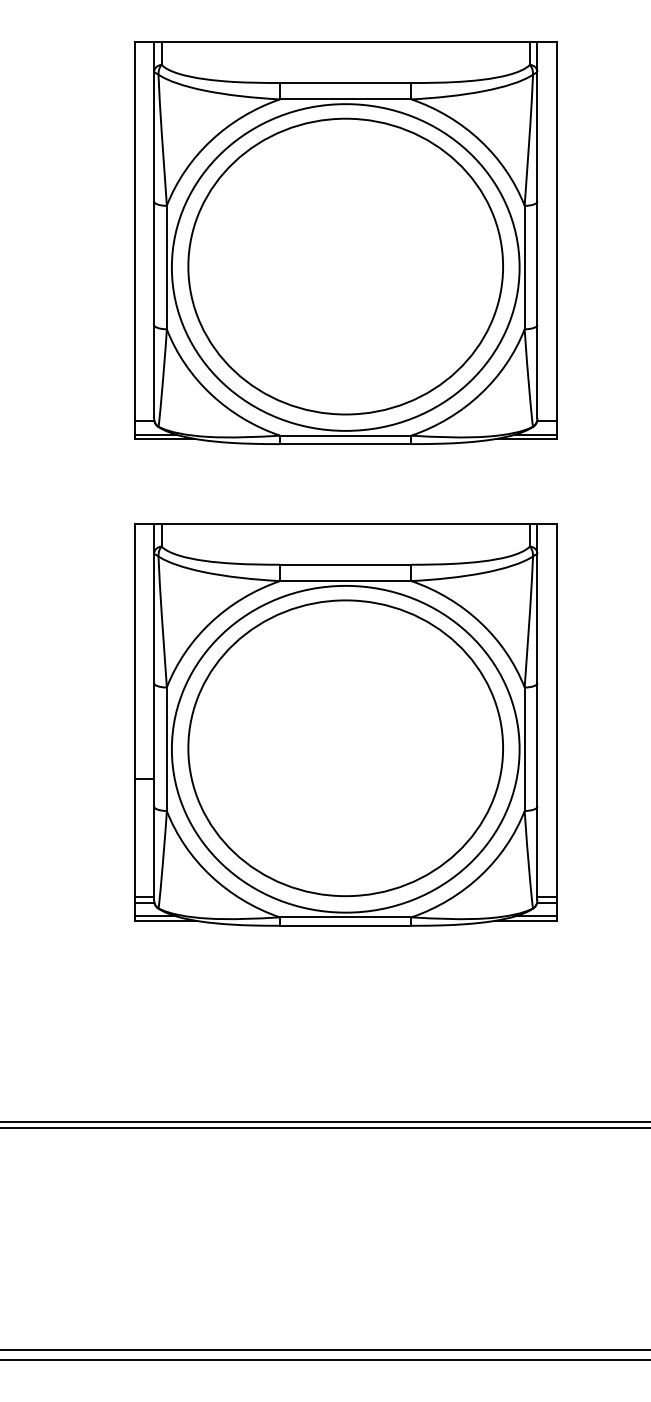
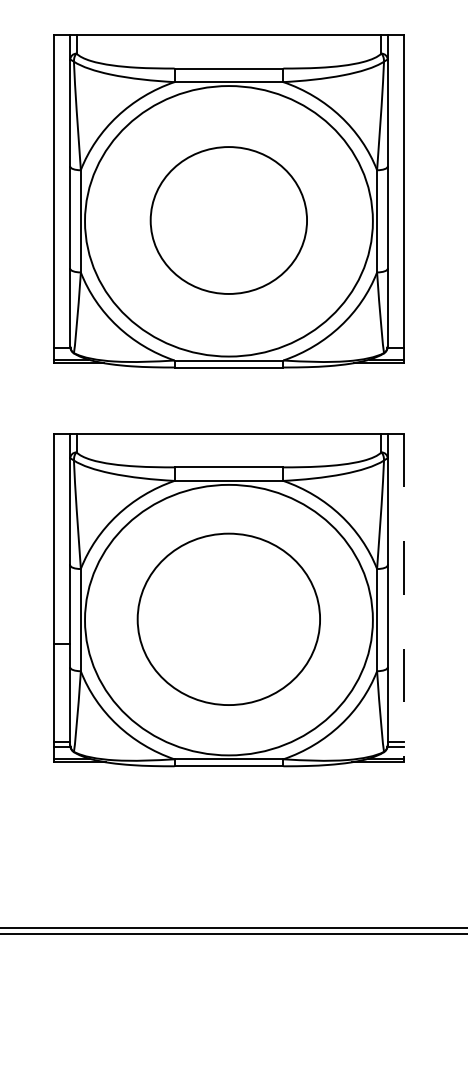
part: (345, 266) -> (228, 220), size x0.6
line: (557, 722) -> (404, 597), solid -> dashed
part: (345, 748) -> (228, 619), size x0.7

